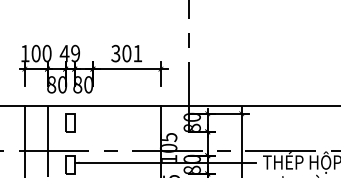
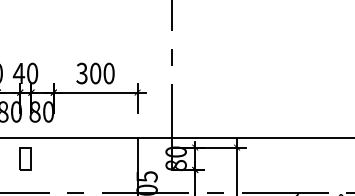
text: (75, 53) -> (32, 73), 49 -> 40
text: (137, 53) -> (108, 73), 301 -> 300

